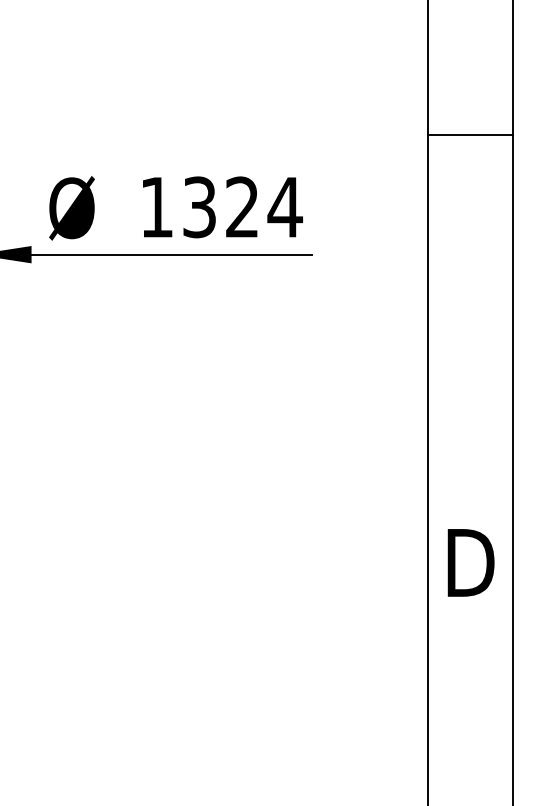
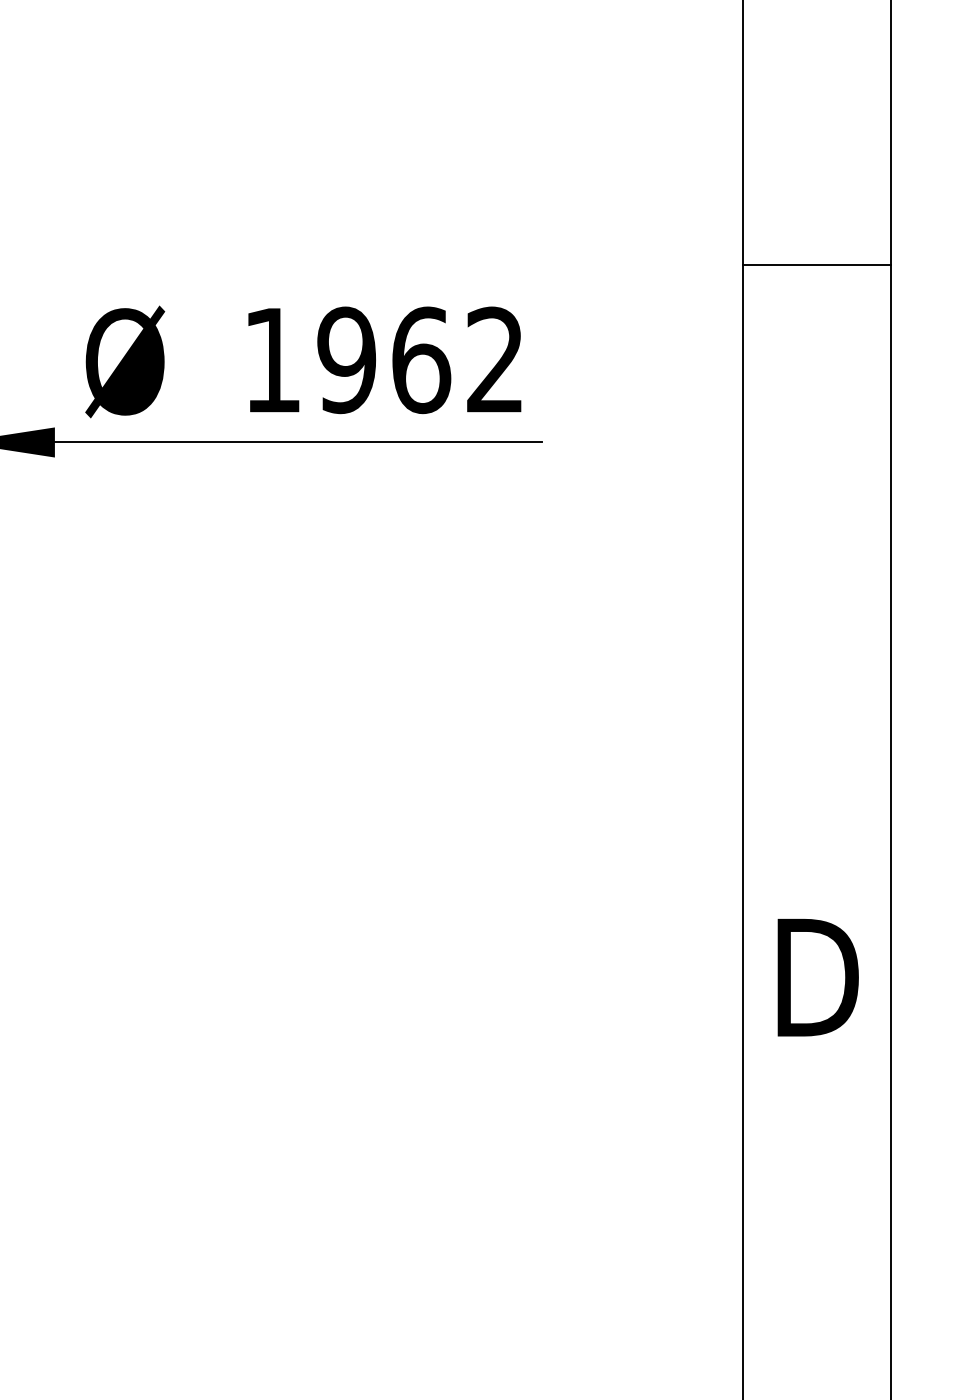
line: (470, 135) -> (817, 265), moved
text: (242, 207) -> (421, 360), 1324 -> 1962

